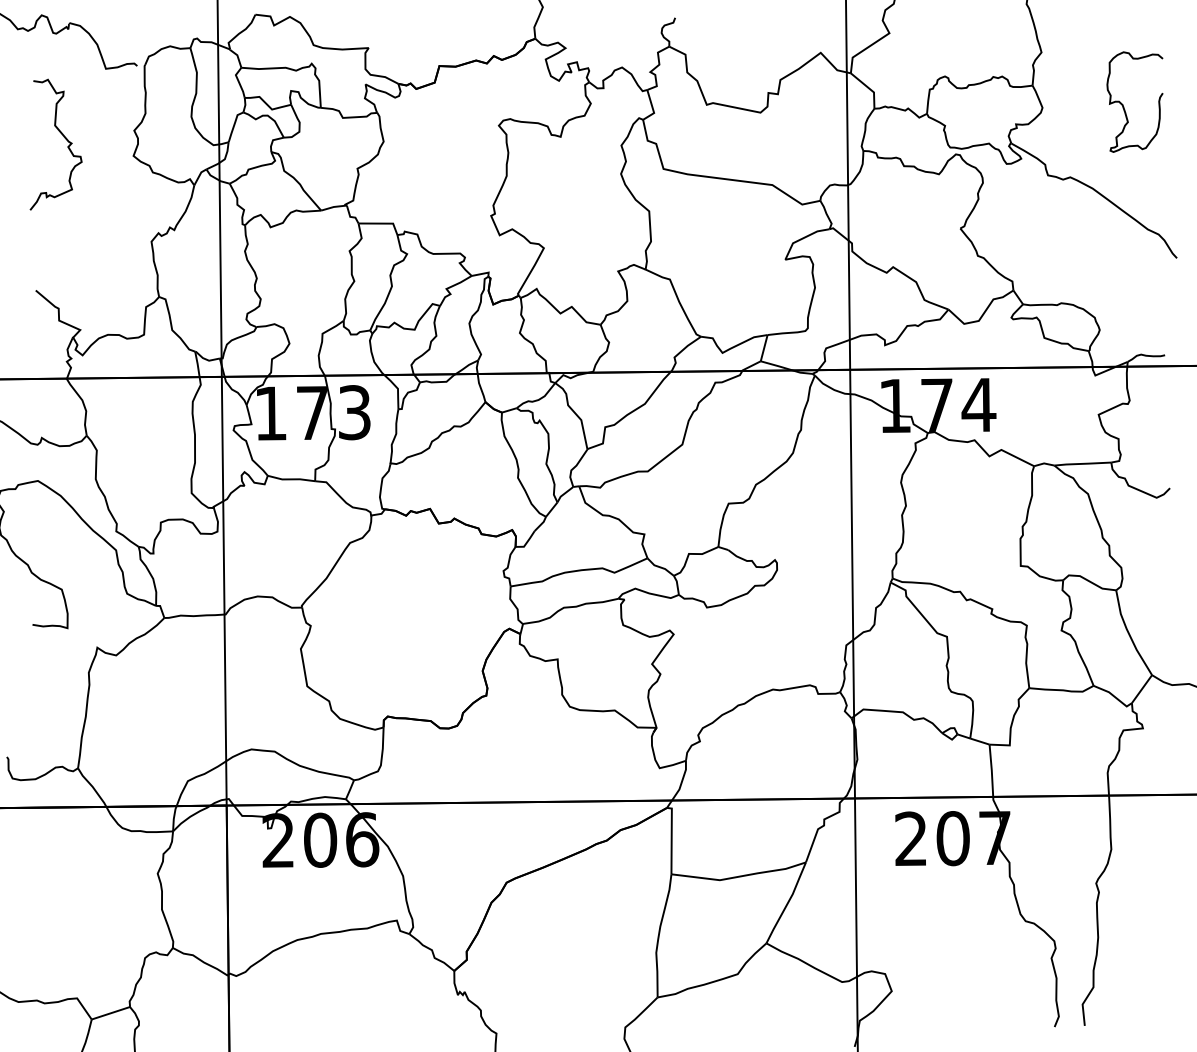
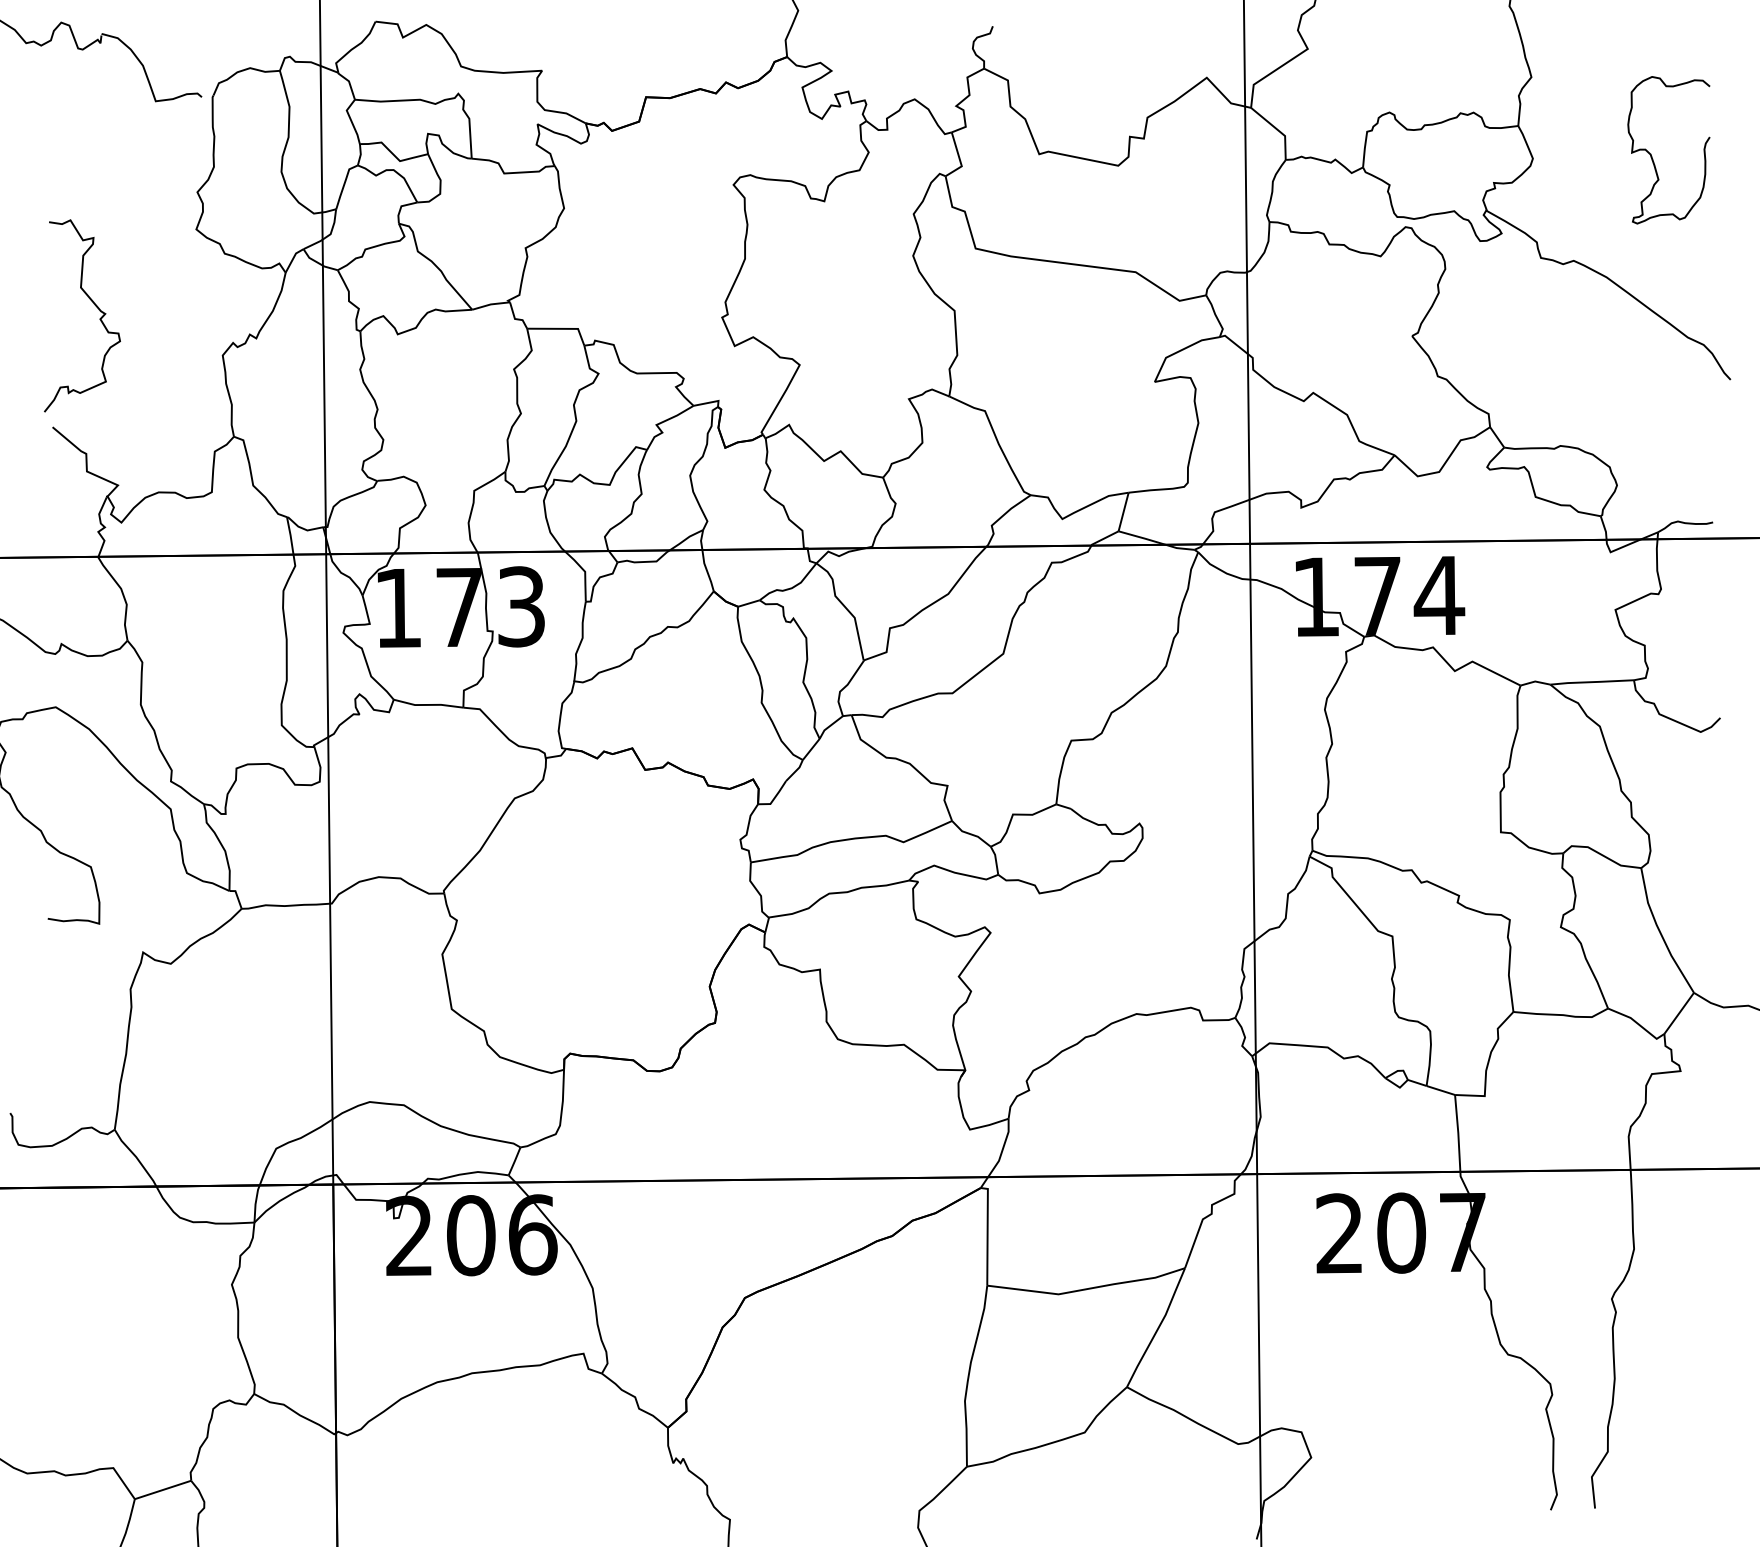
curve: (63, 137) -> (93, 305), moved

